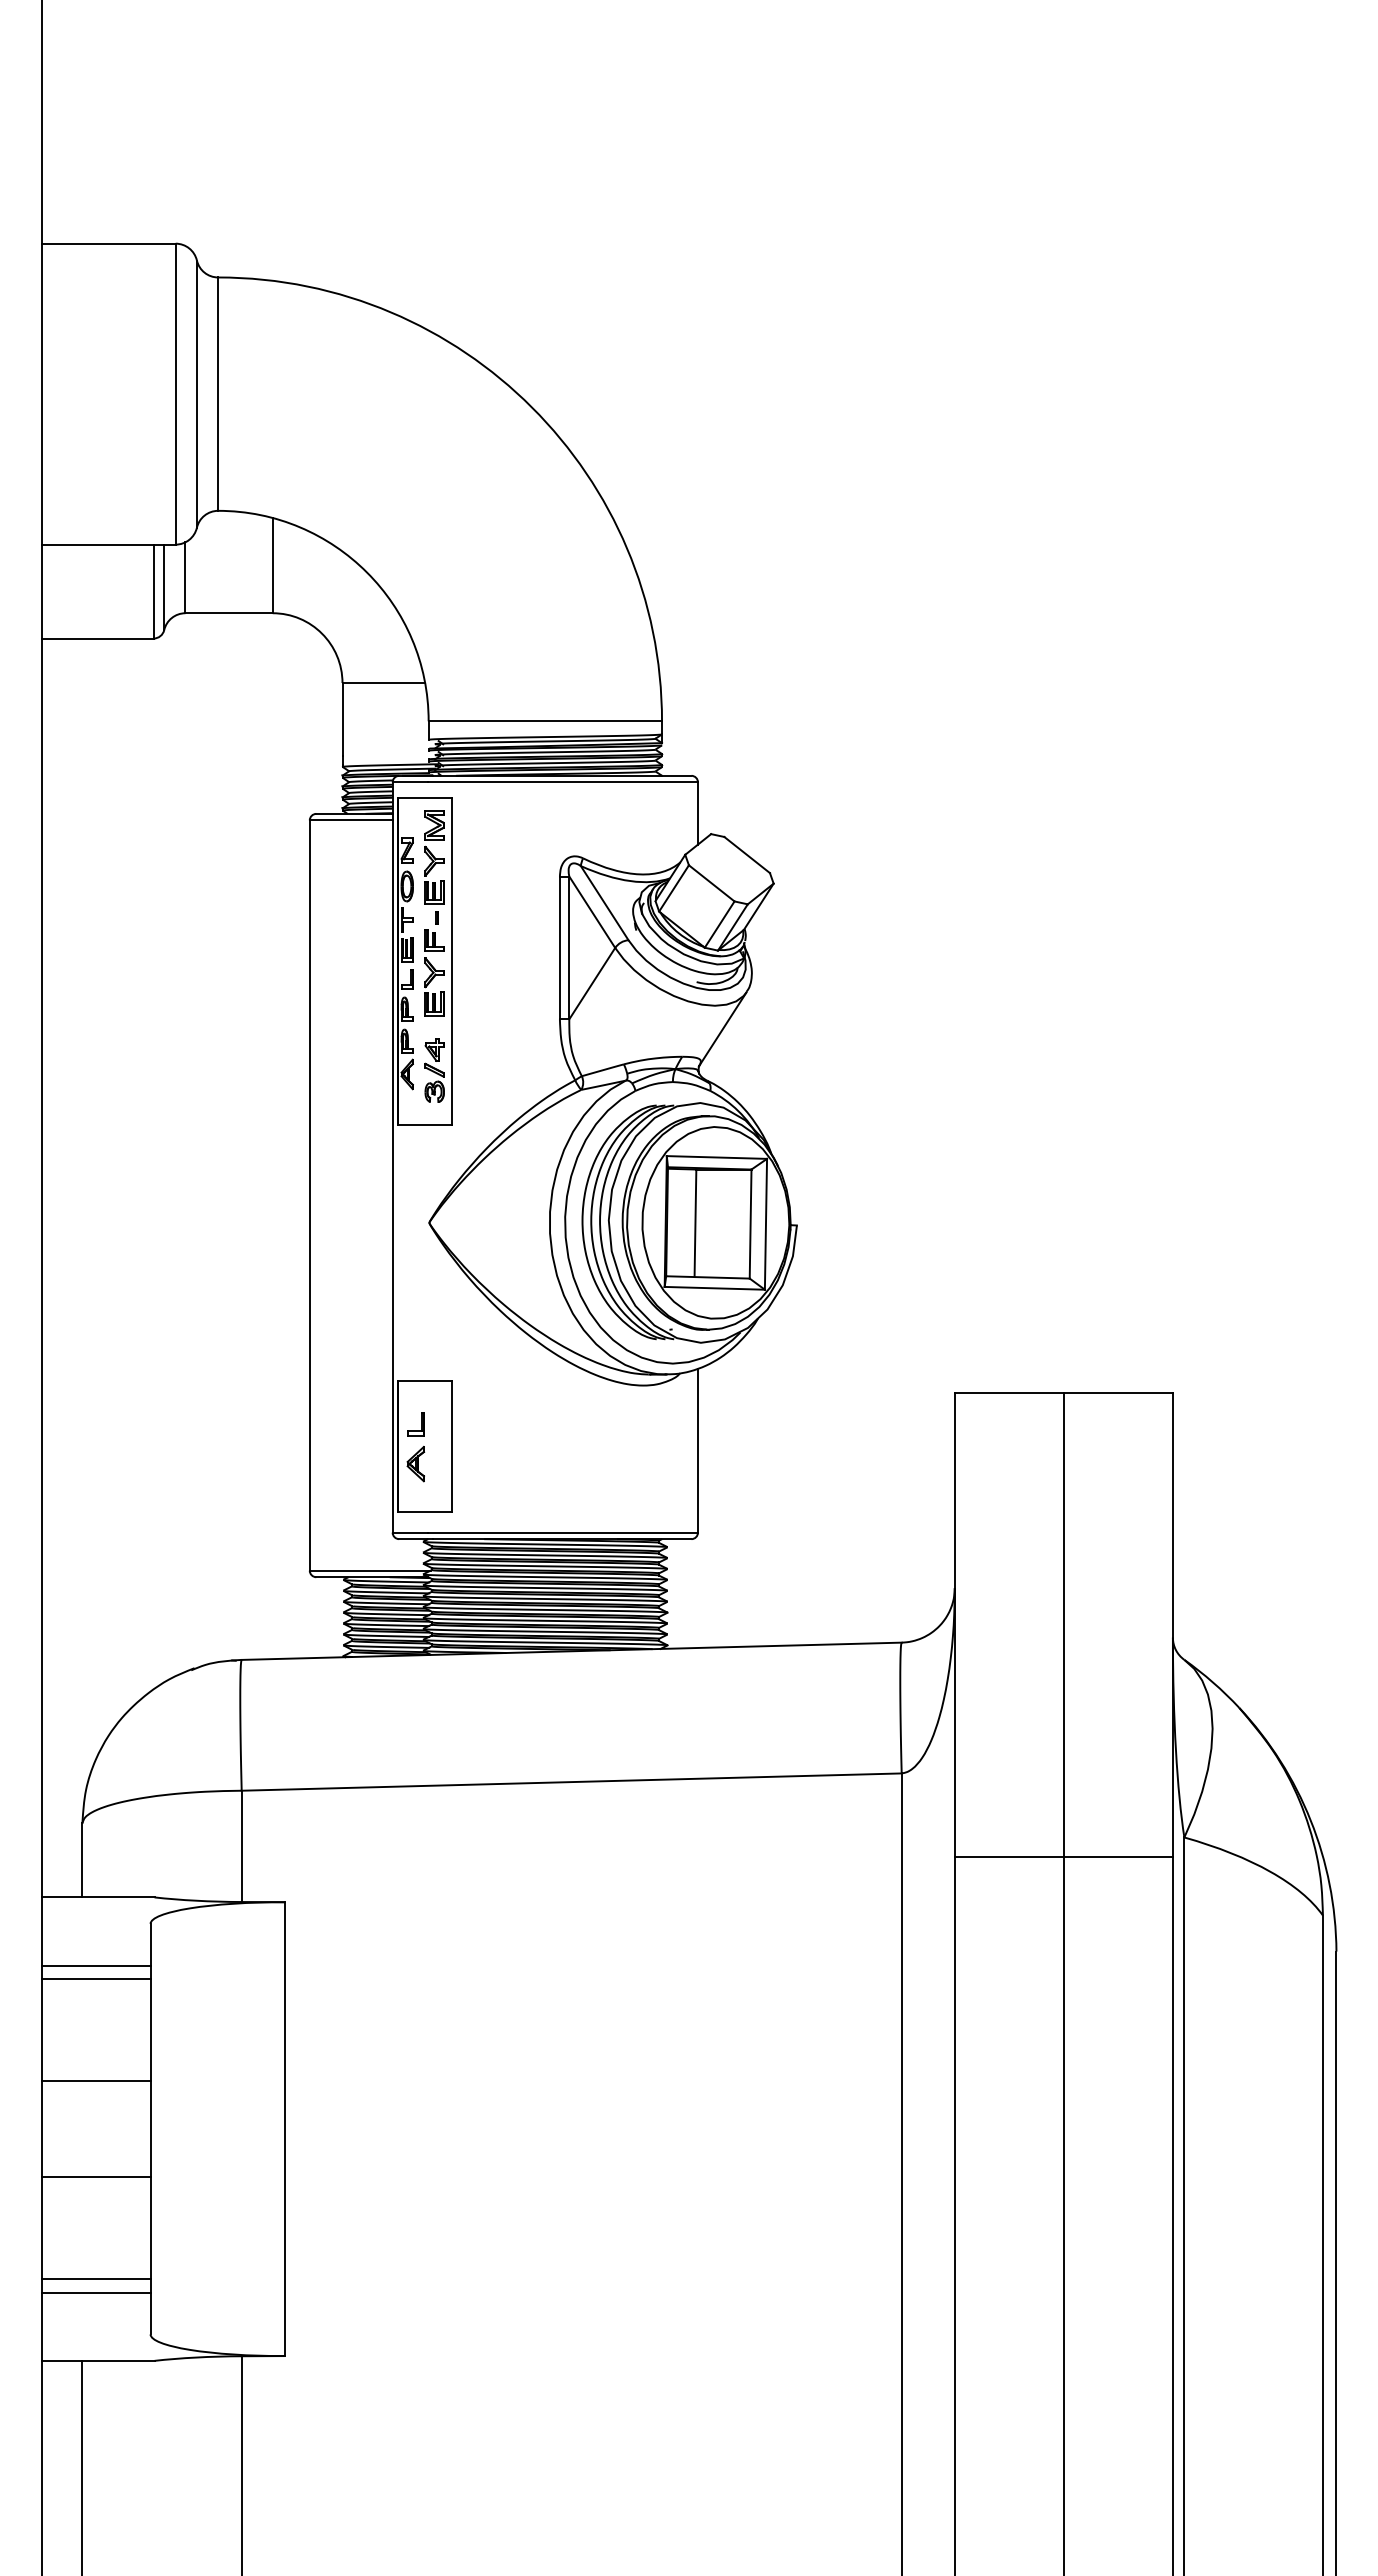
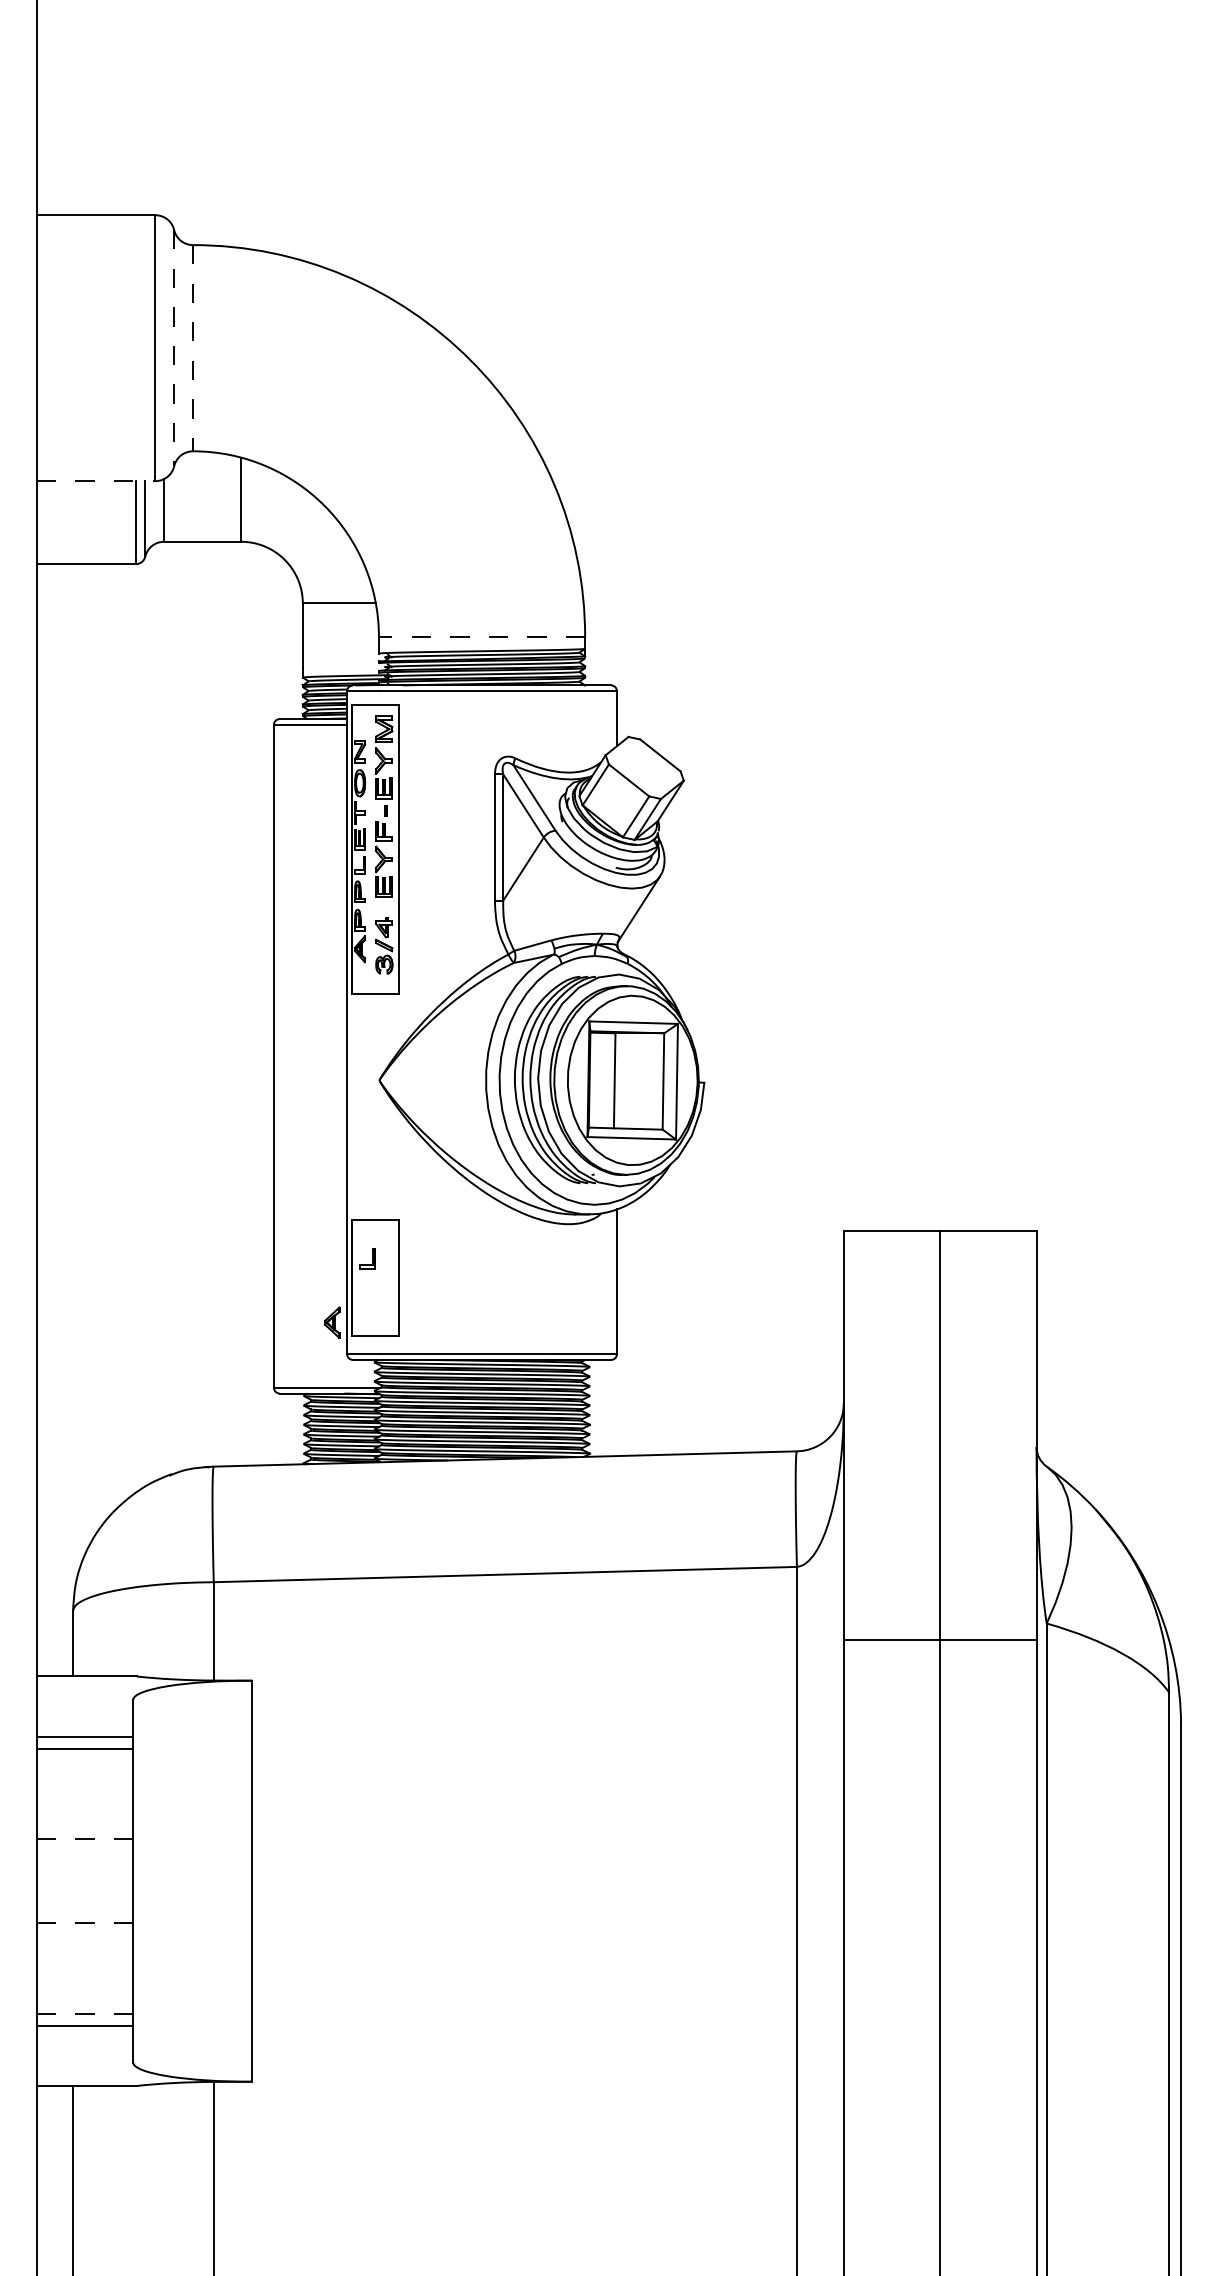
line: (196, 394) -> (173, 348), solid -> dashed
line: (218, 394) -> (193, 348), solid -> dashed
line: (109, 544) -> (96, 481), solid -> dashed
line: (545, 721) -> (482, 637), solid -> dashed
part: (415, 1464) -> (331, 1323), moved
line: (96, 2081) -> (85, 1839), solid -> dashed
line: (96, 2176) -> (85, 1923), solid -> dashed
line: (96, 2279) -> (85, 2014), solid -> dashed

